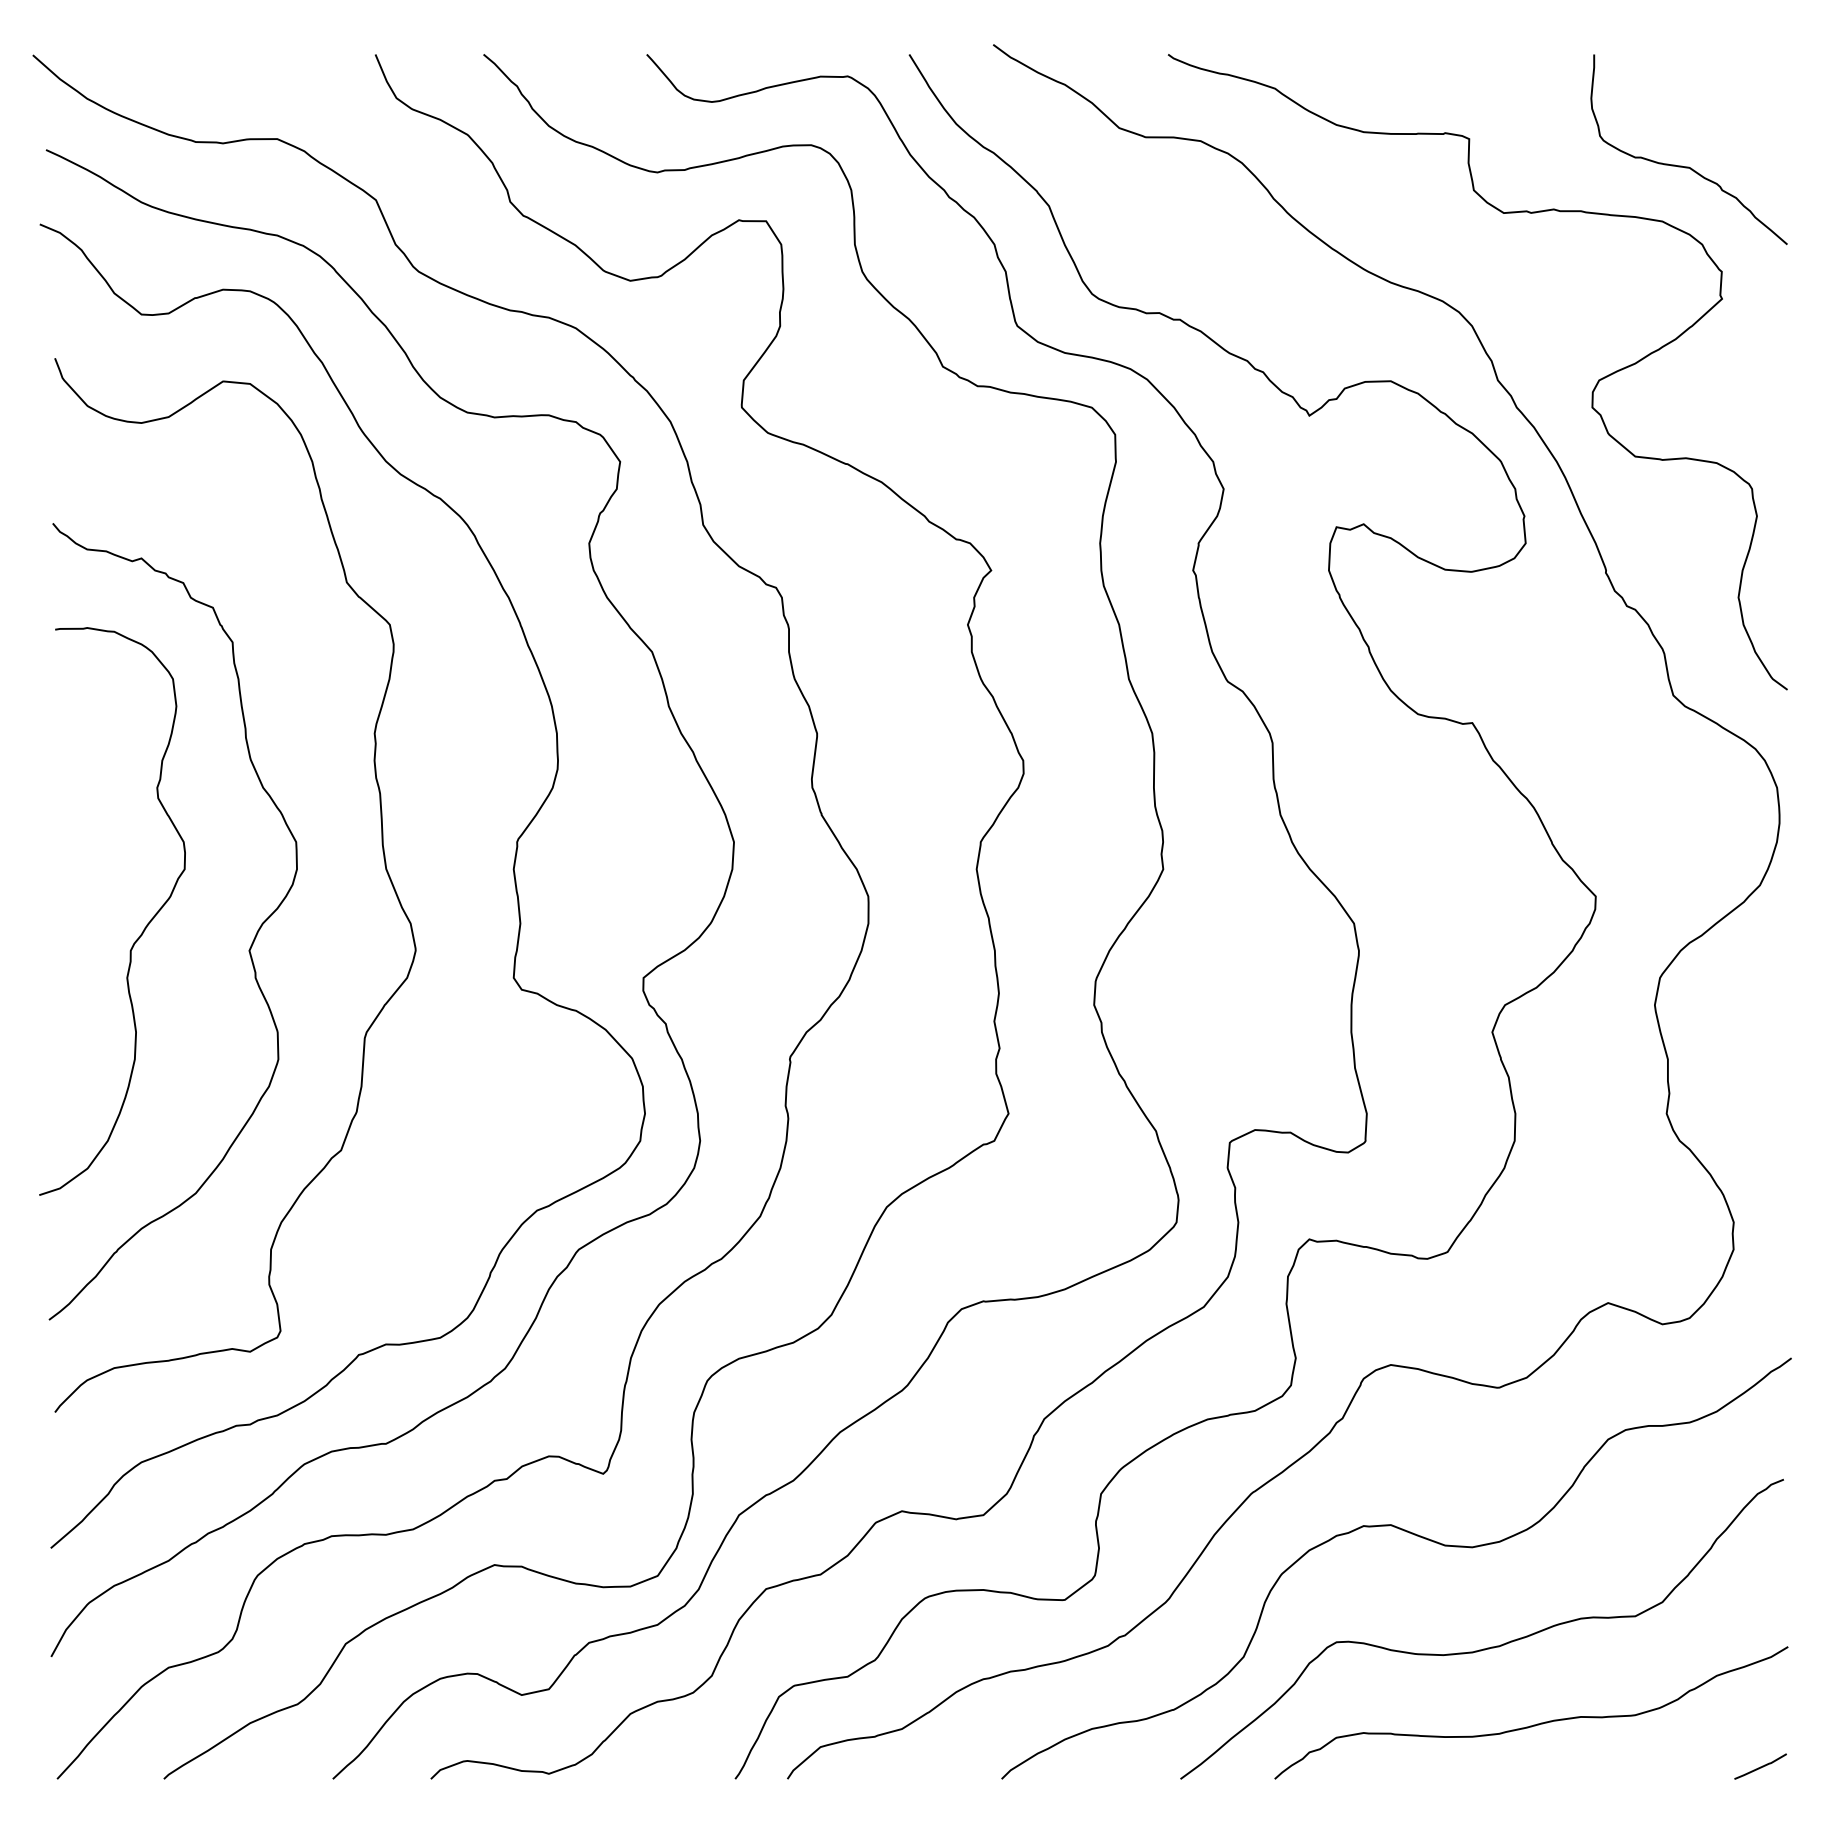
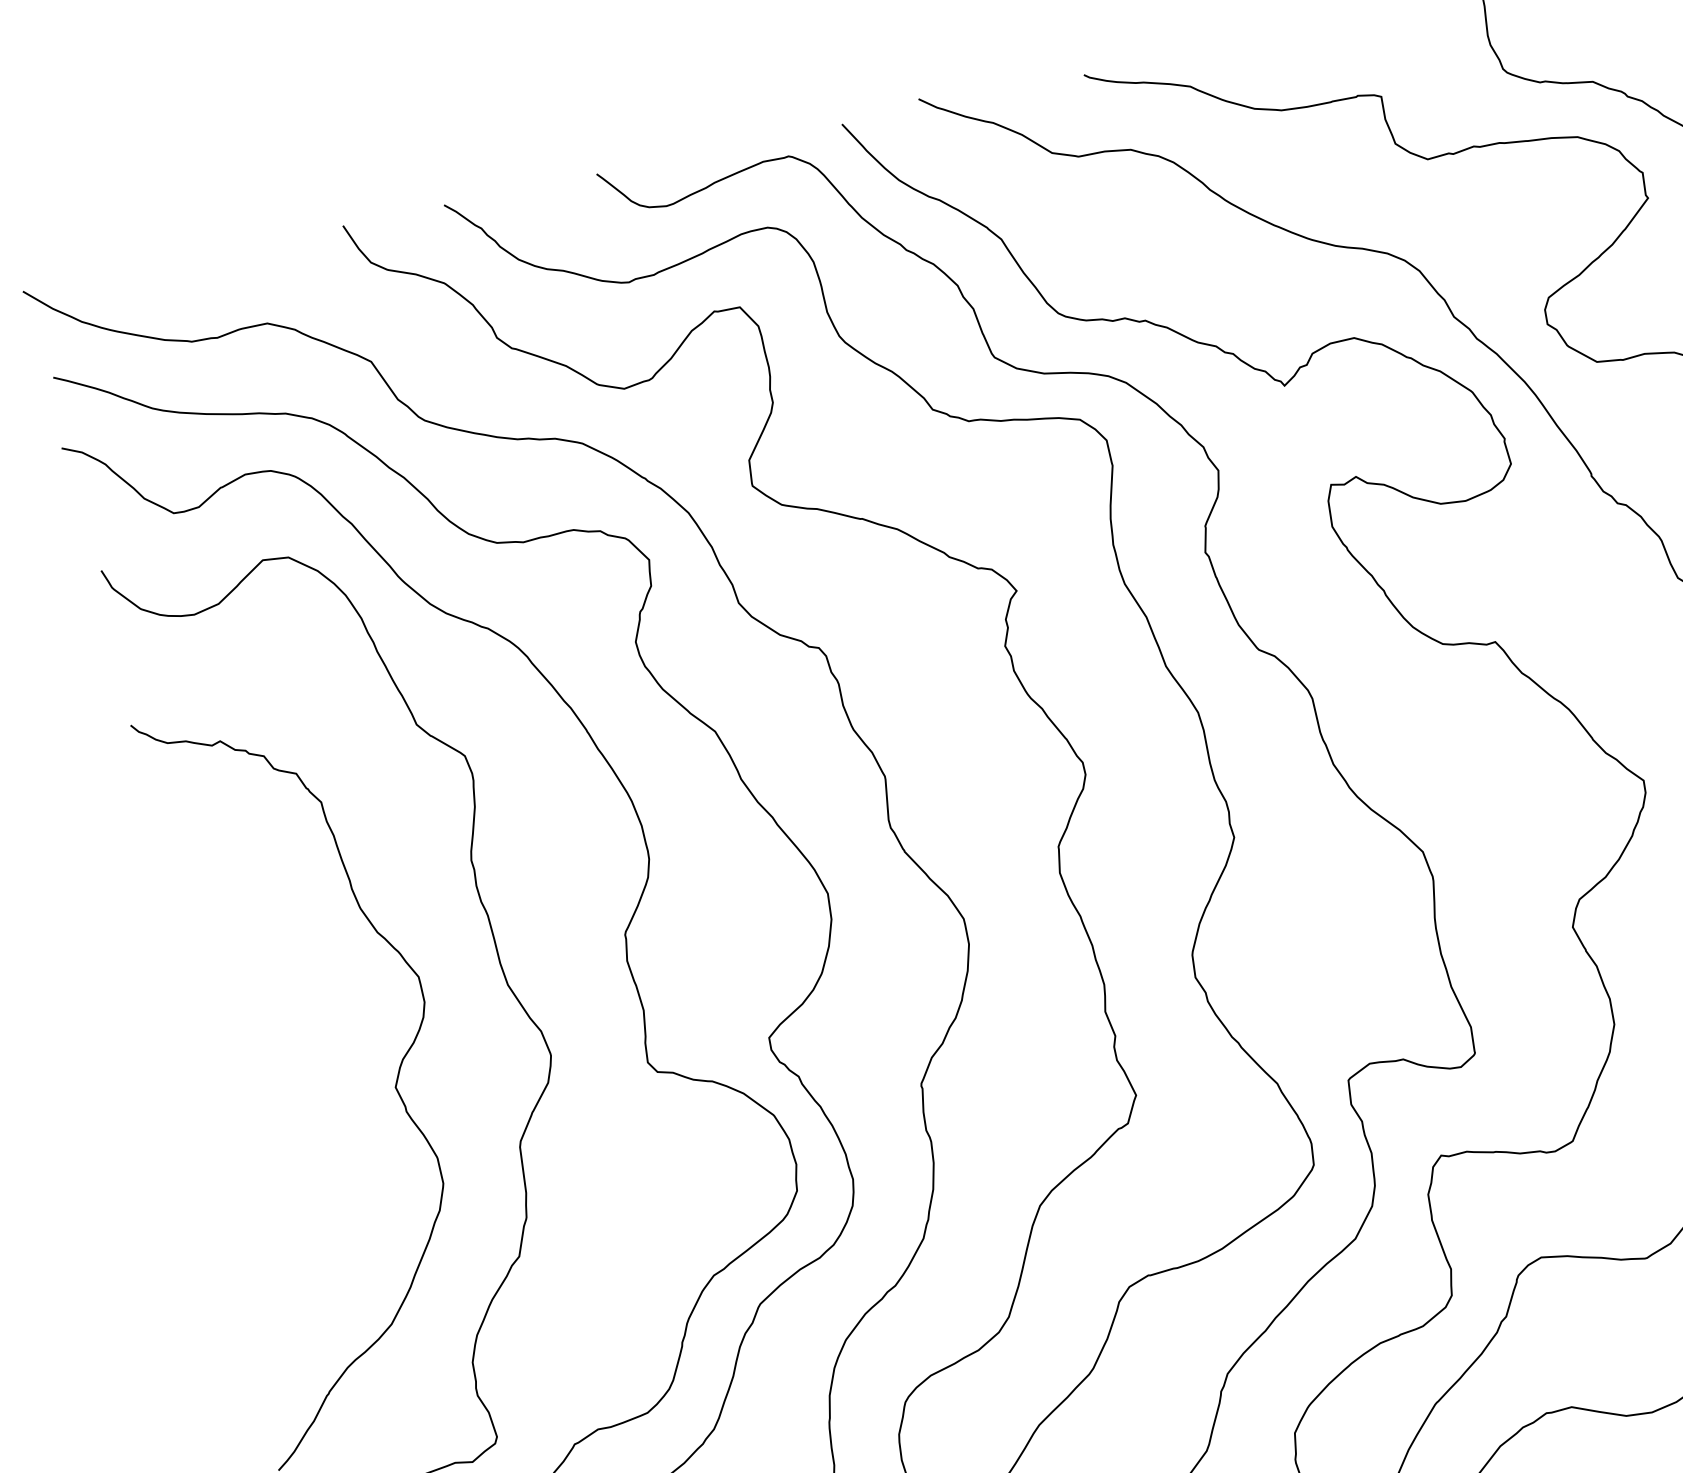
curve: (144, 927) -> (293, 1085), removed

